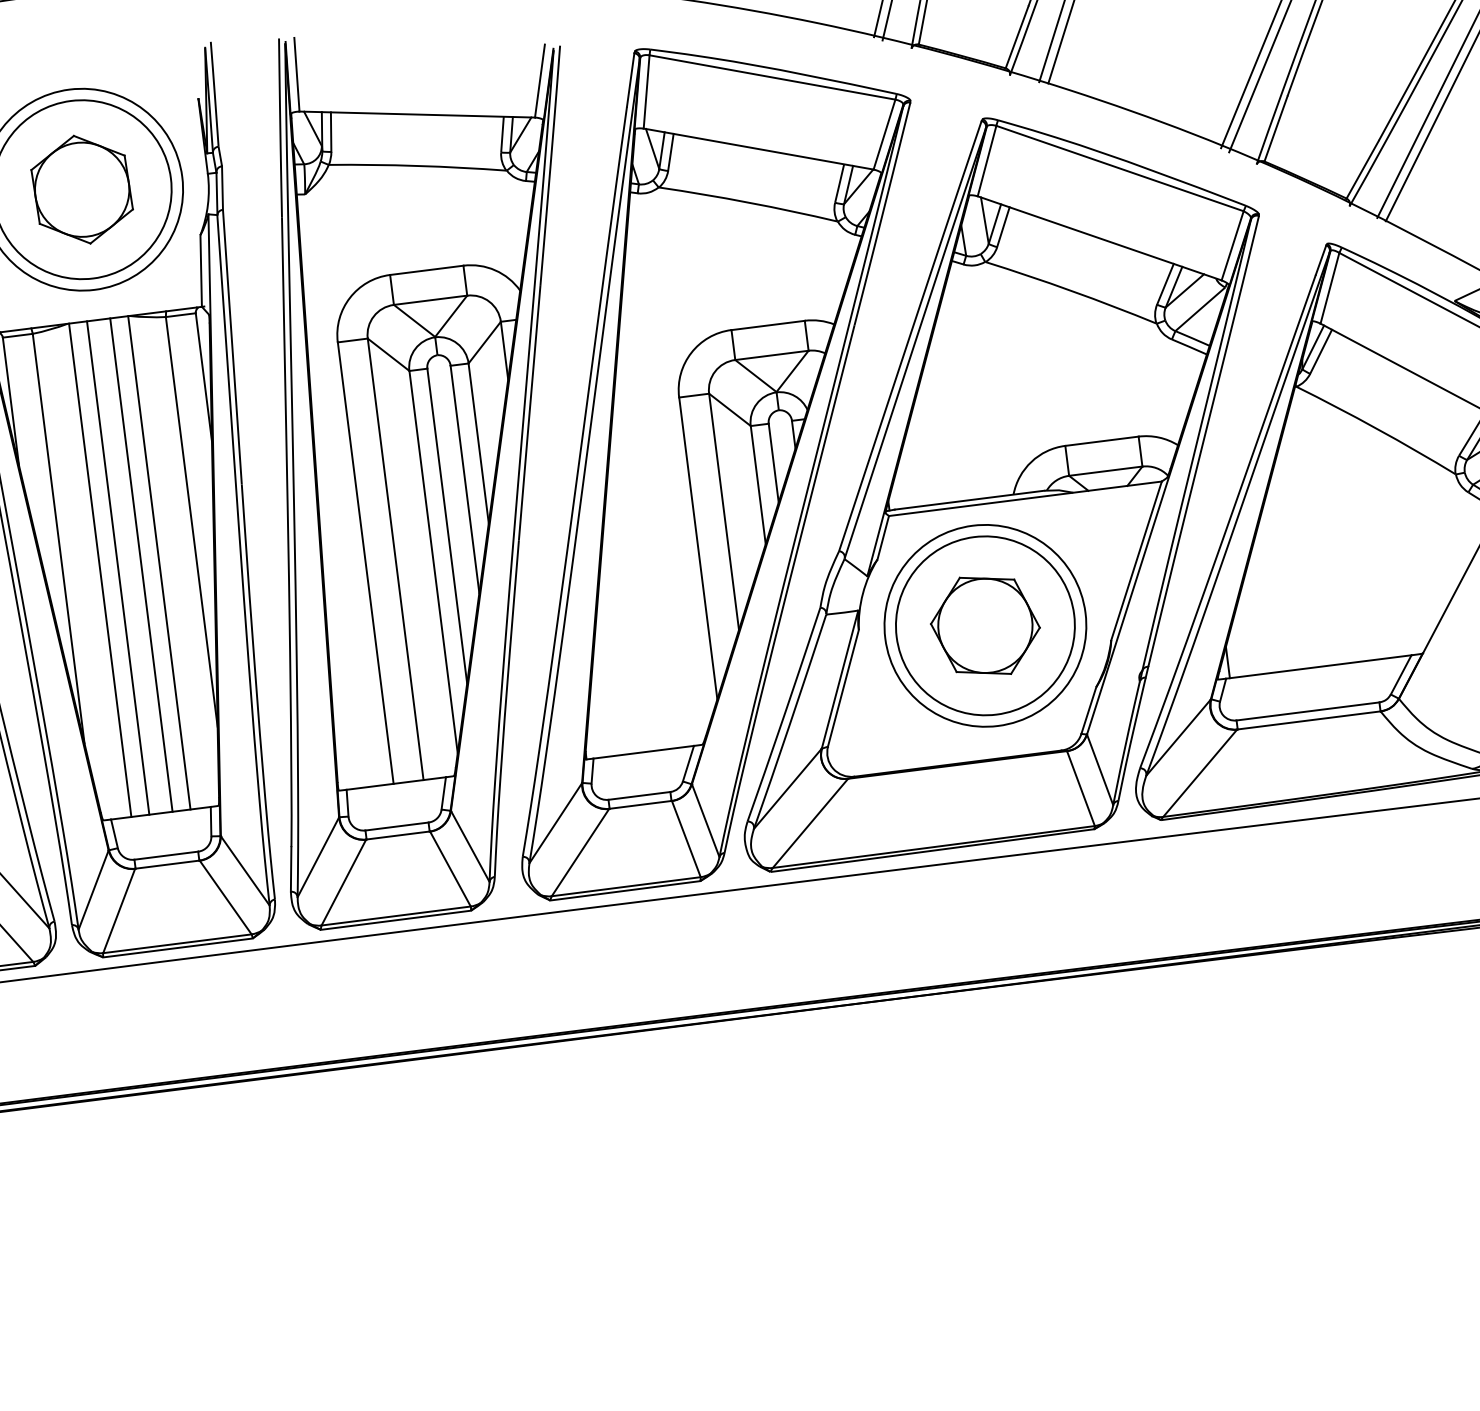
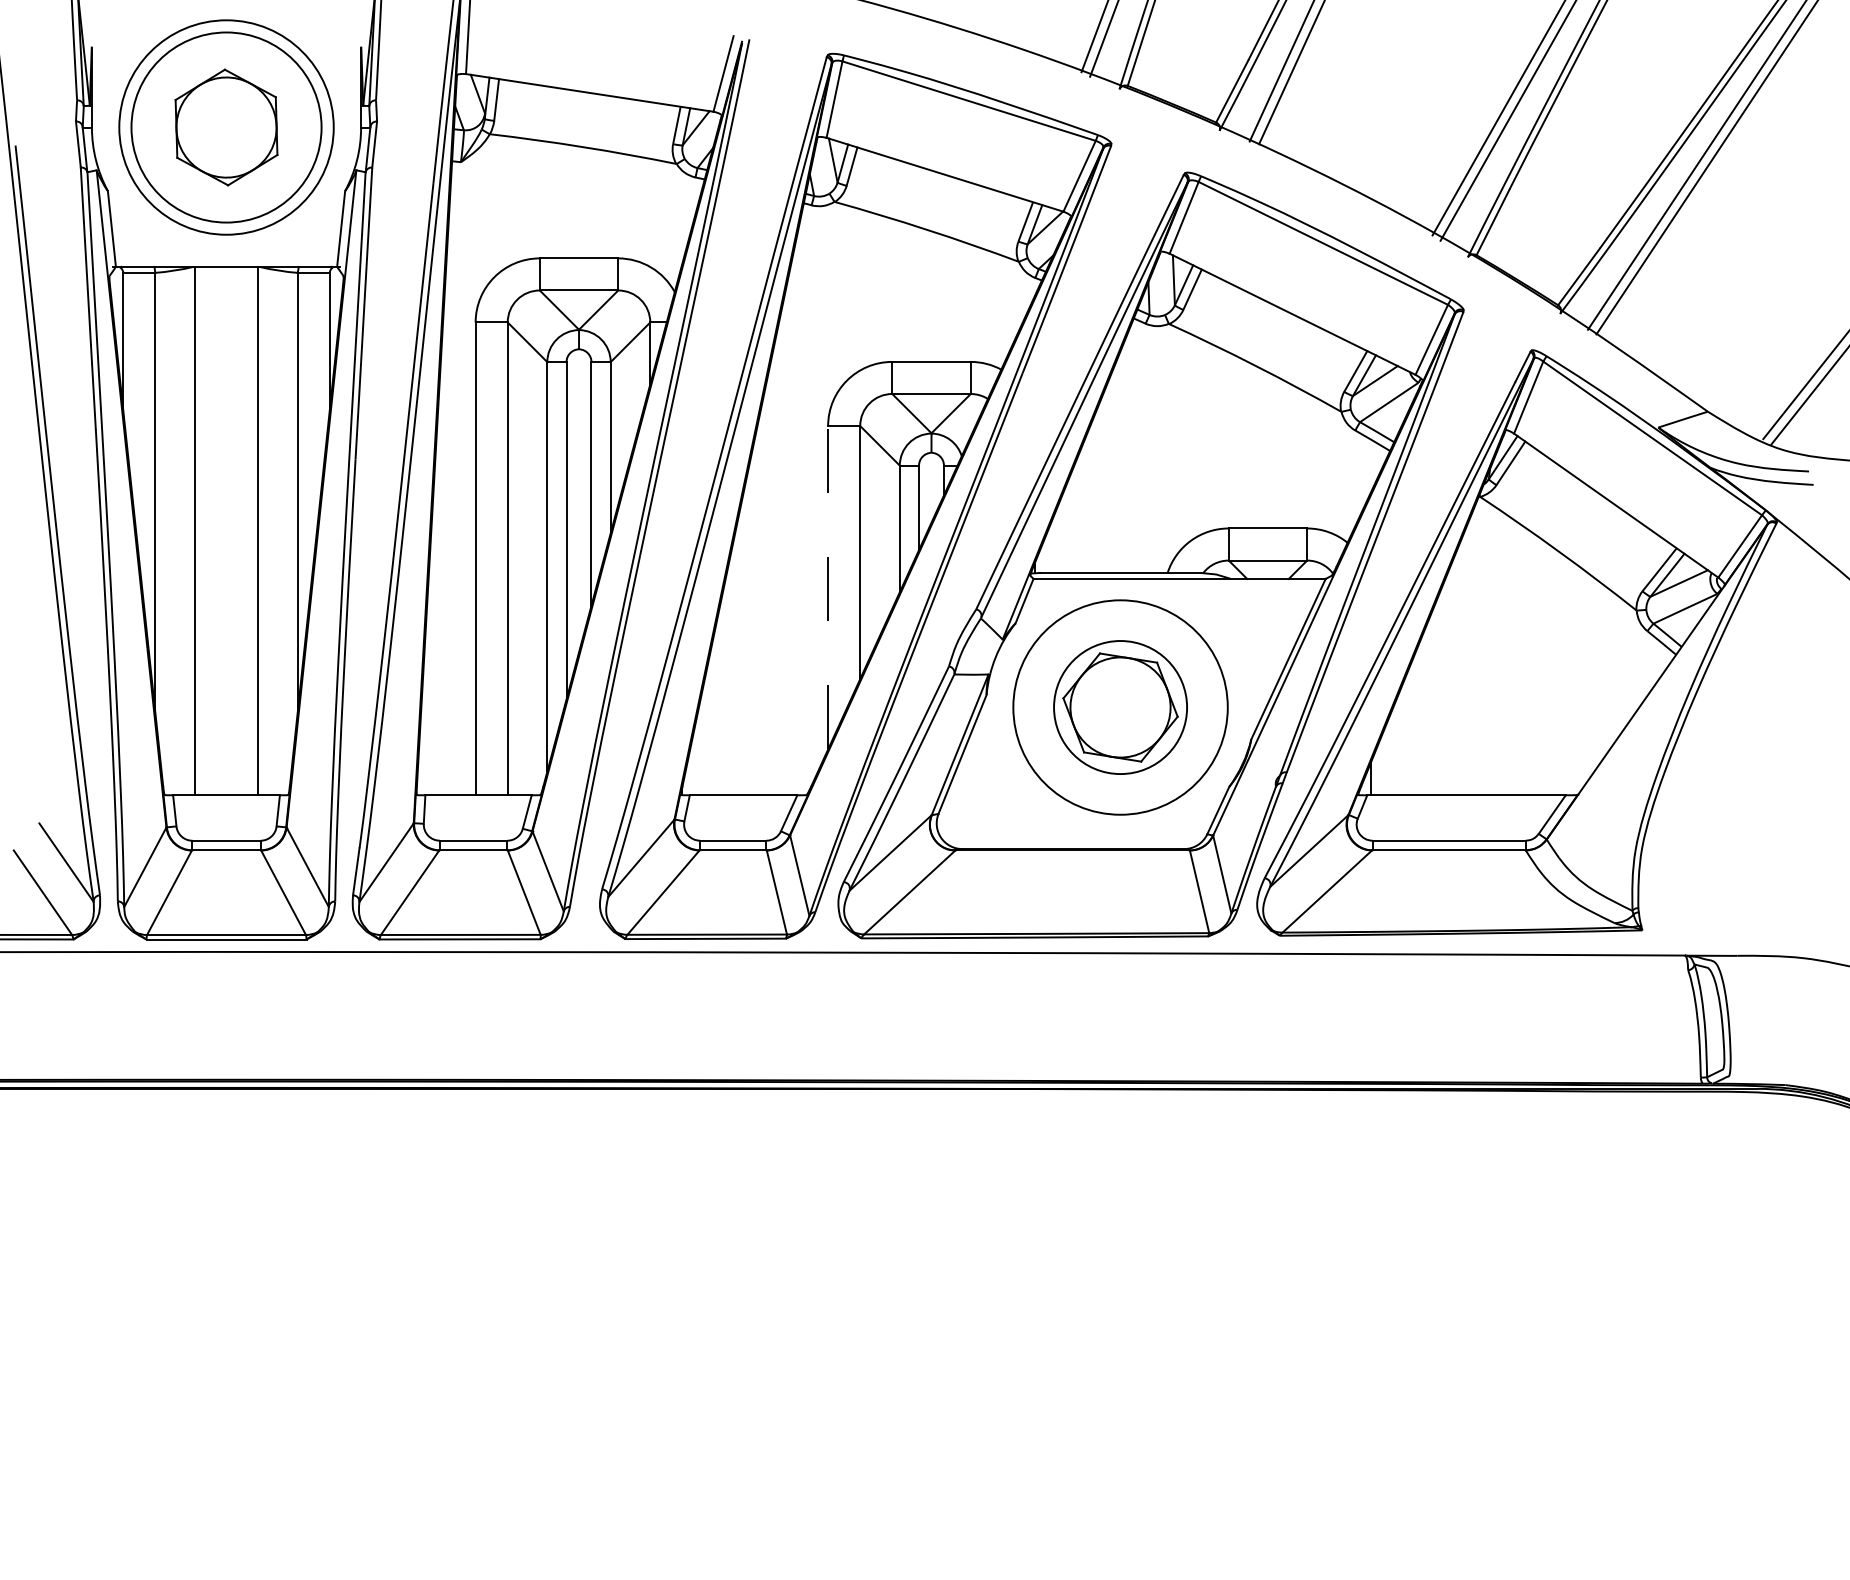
line: (698, 548) -> (828, 587), solid -> dashed
line: (140, 564) -> (238, 530), removed
line: (118, 567) -> (214, 530), removed
circle: (985, 625) -> (1120, 707), size x0.7

